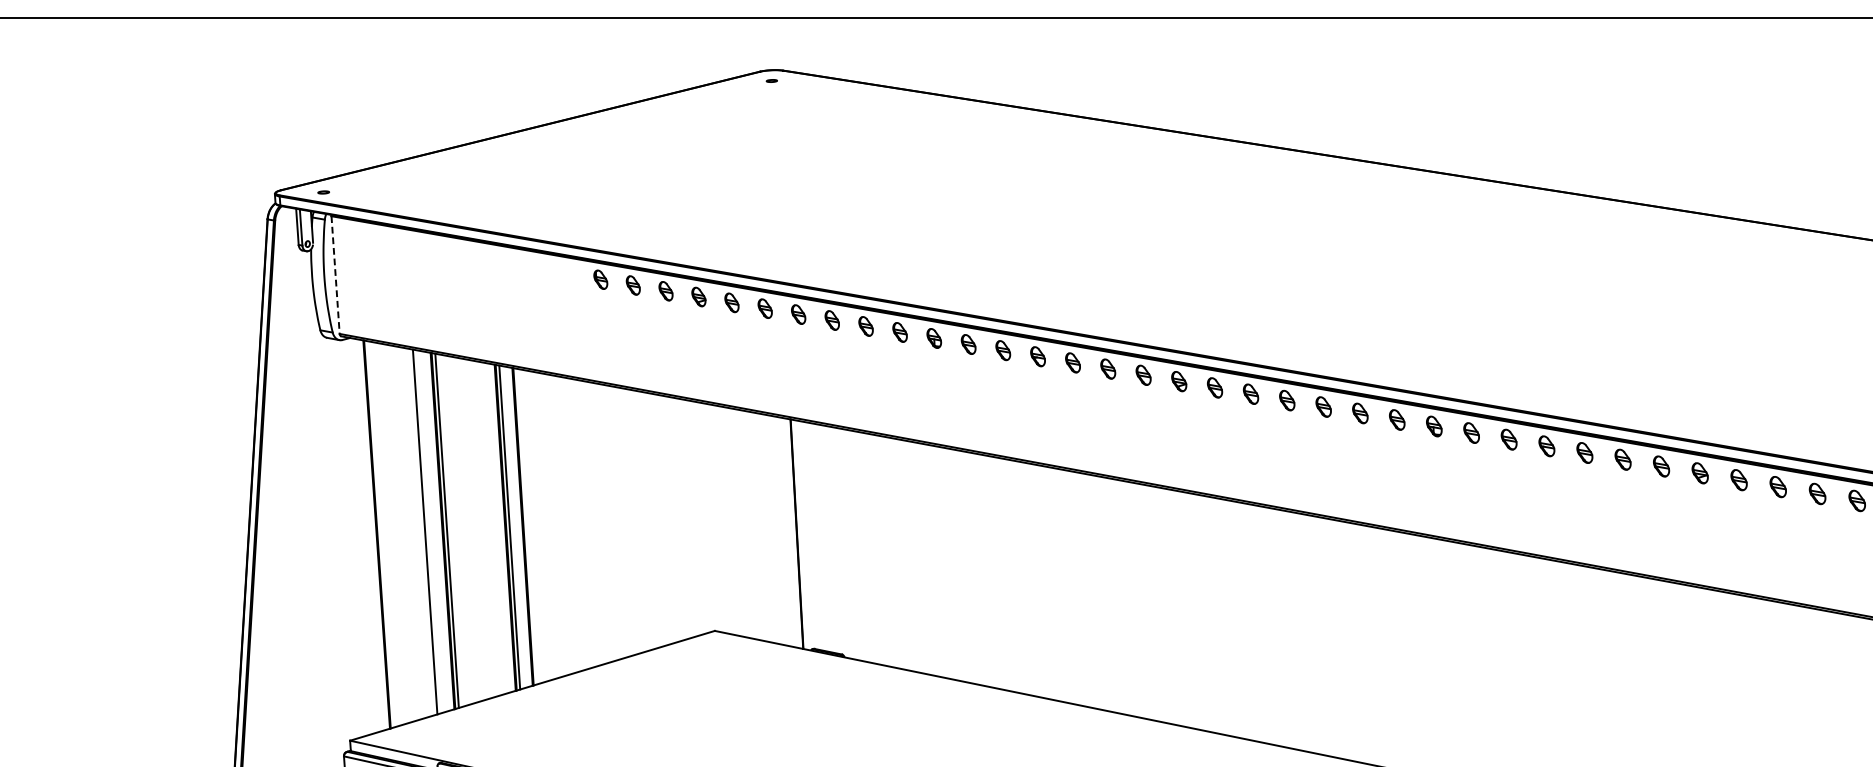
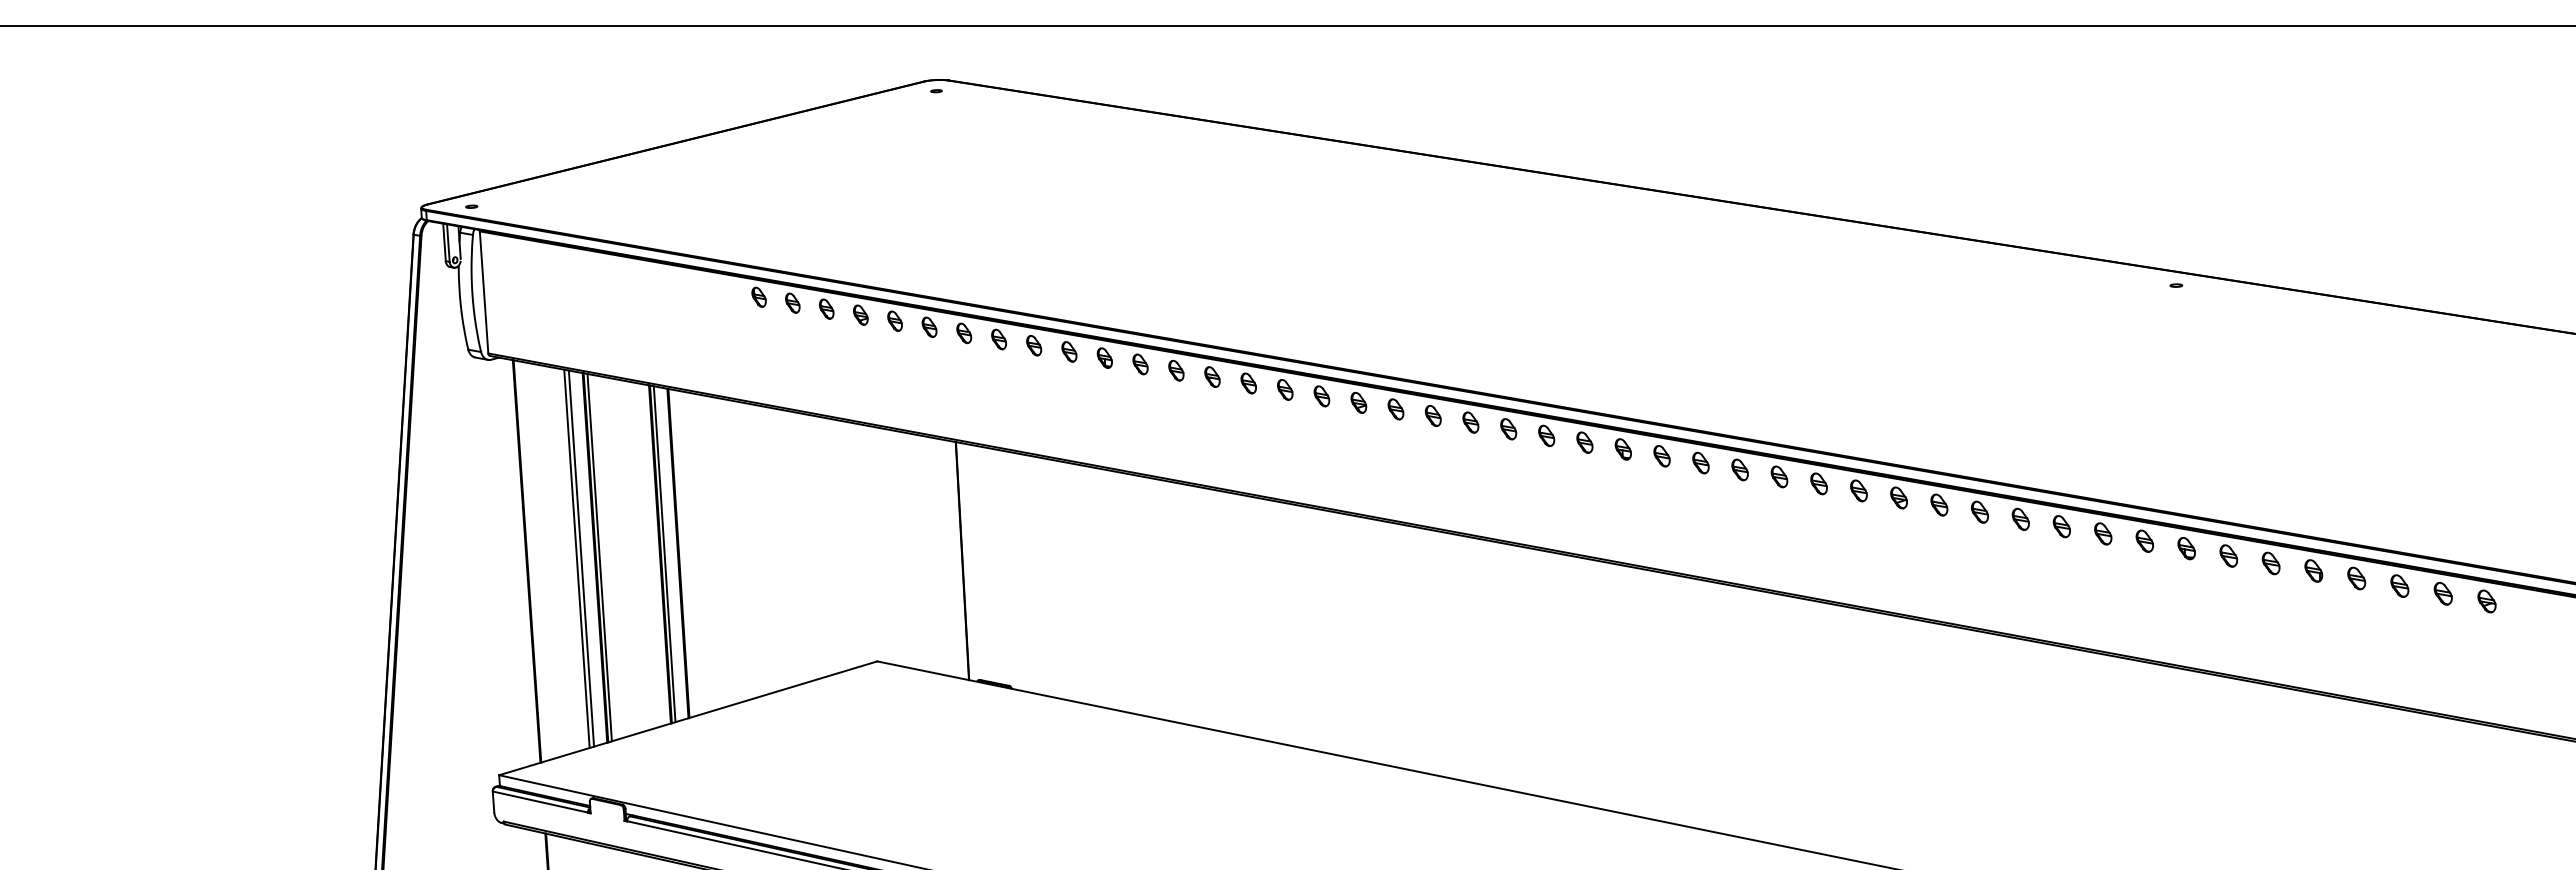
line: (335, 275) -> (484, 292), dashed -> solid
line: (429, 531) -> (581, 558), added

